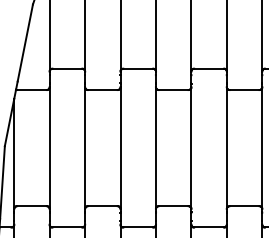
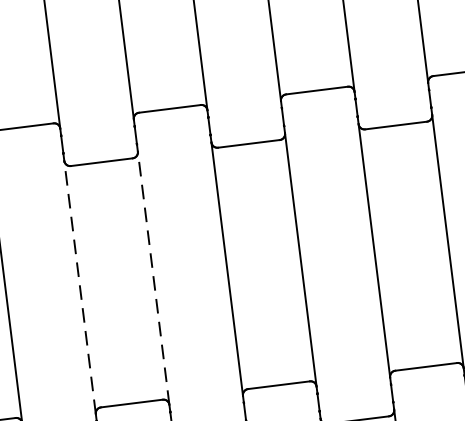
line: (85, 148) -> (80, 288), solid -> dashed
line: (120, 148) -> (153, 279), solid -> dashed

